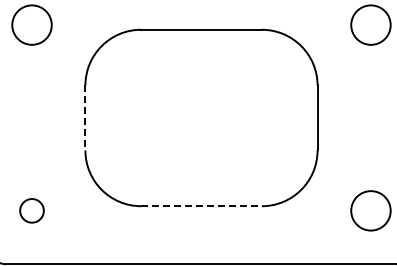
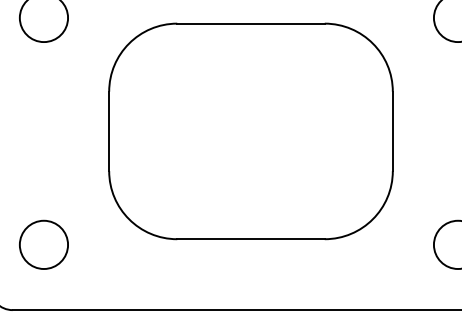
line: (85, 118) -> (109, 132), dashed -> solid
line: (201, 206) -> (251, 239), dashed -> solid
circle: (31, 210) -> (43, 244), size x1.67

